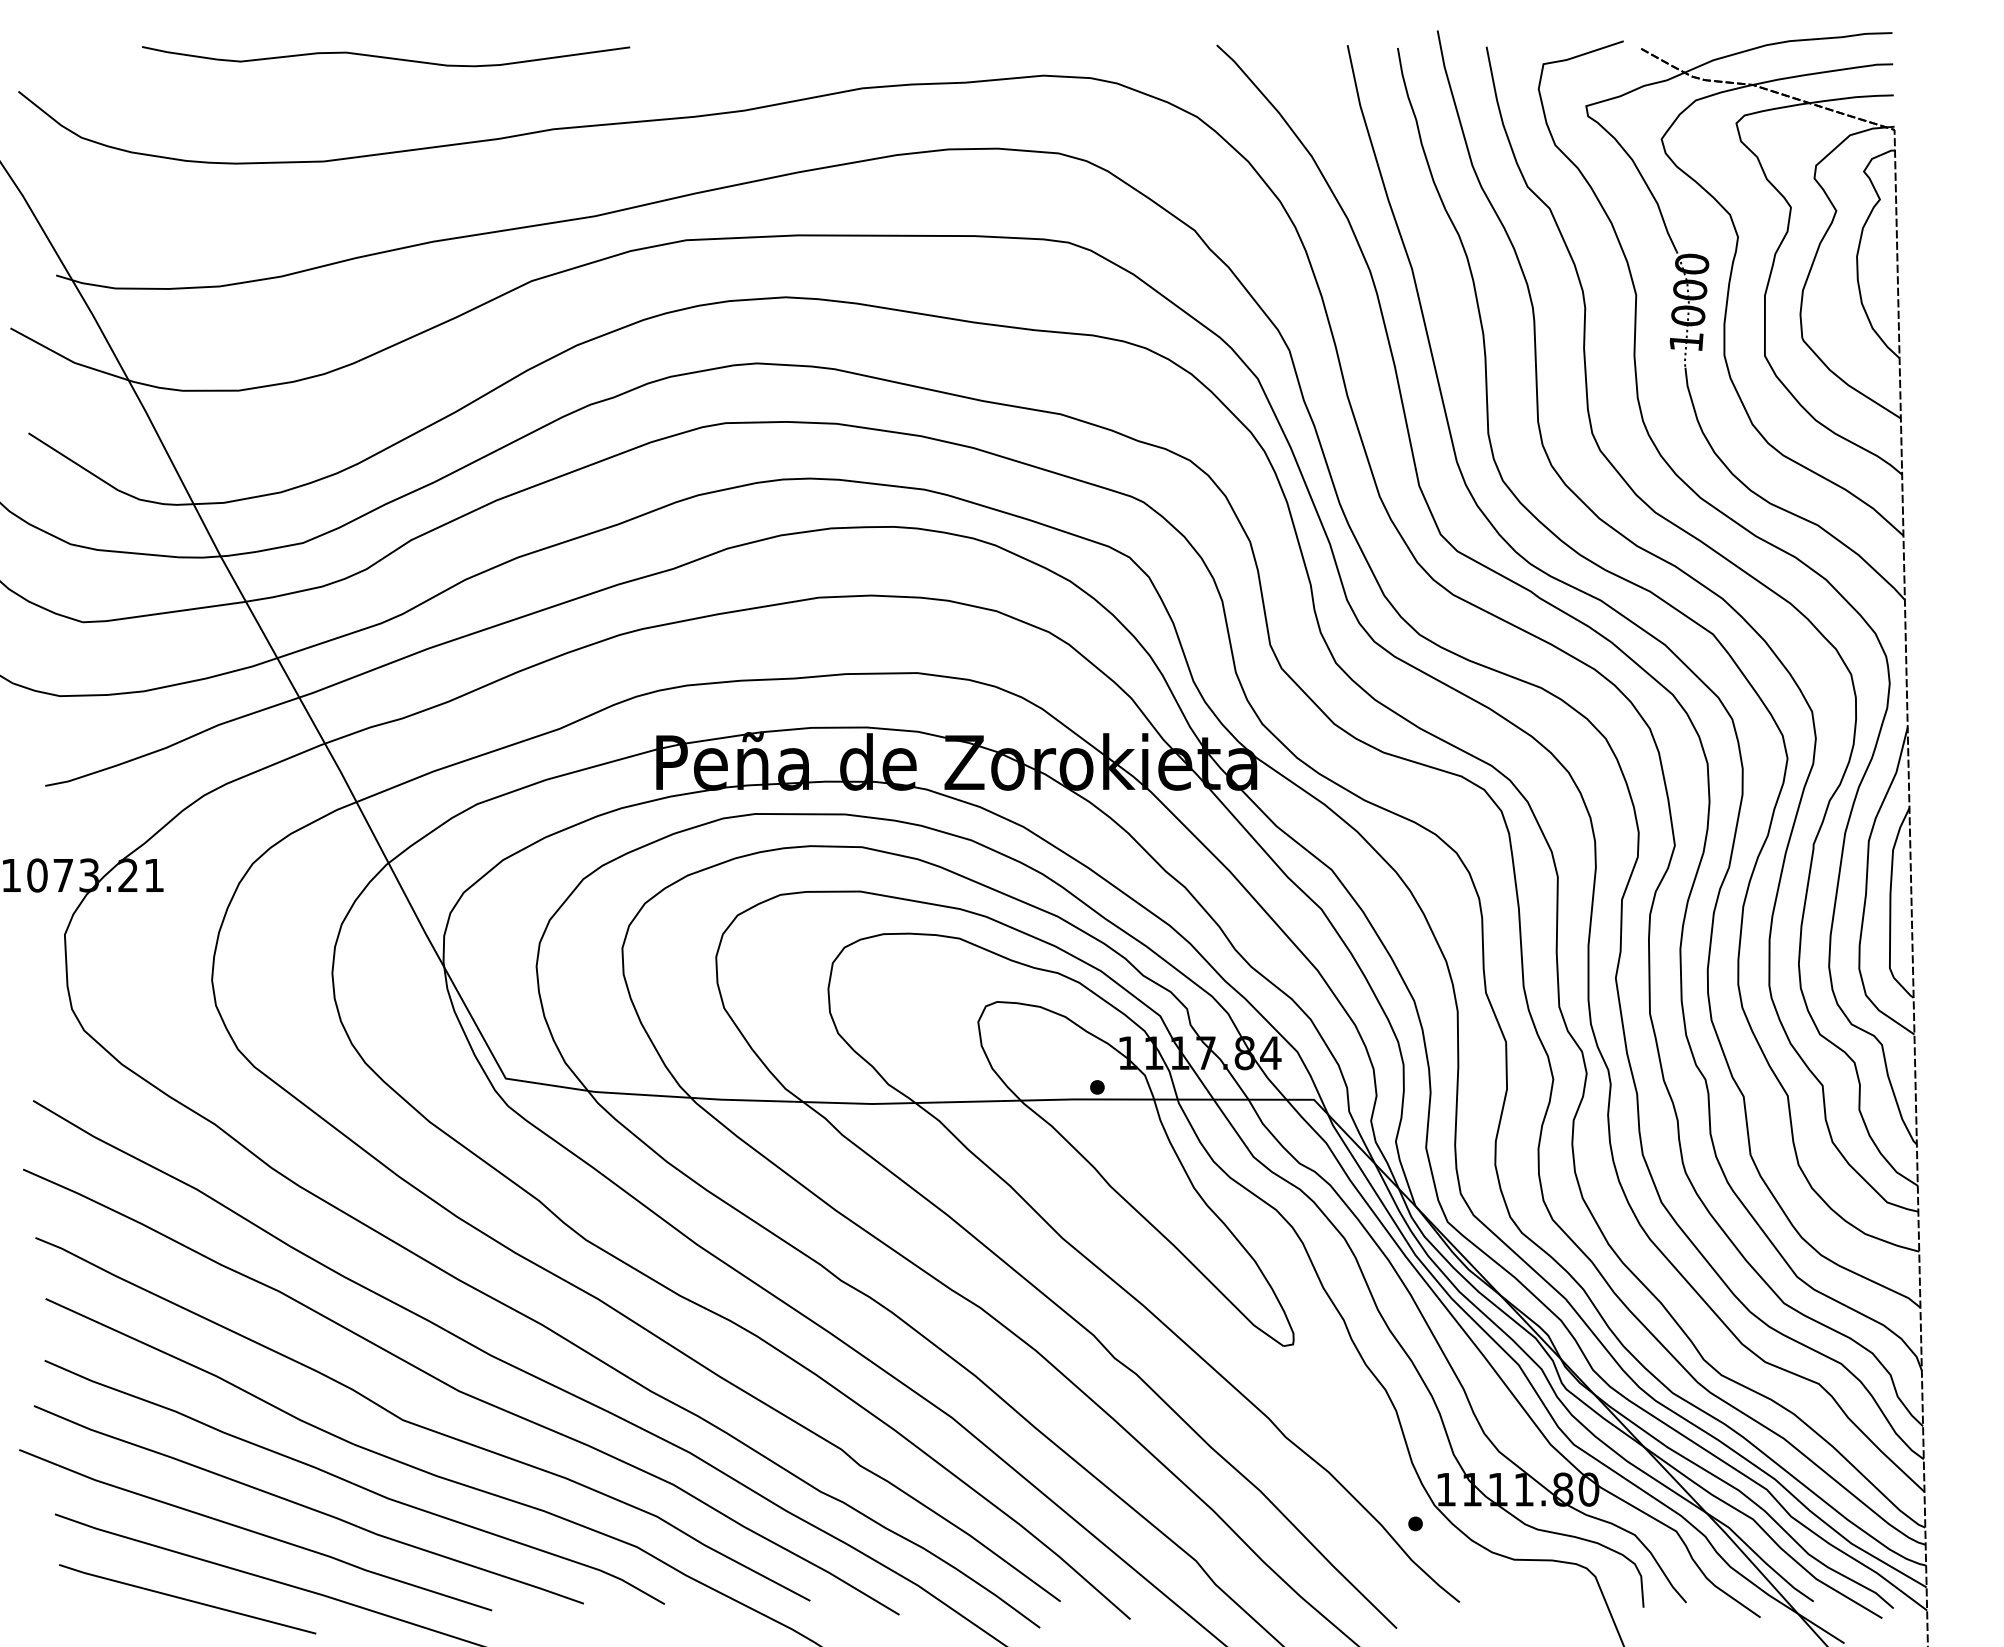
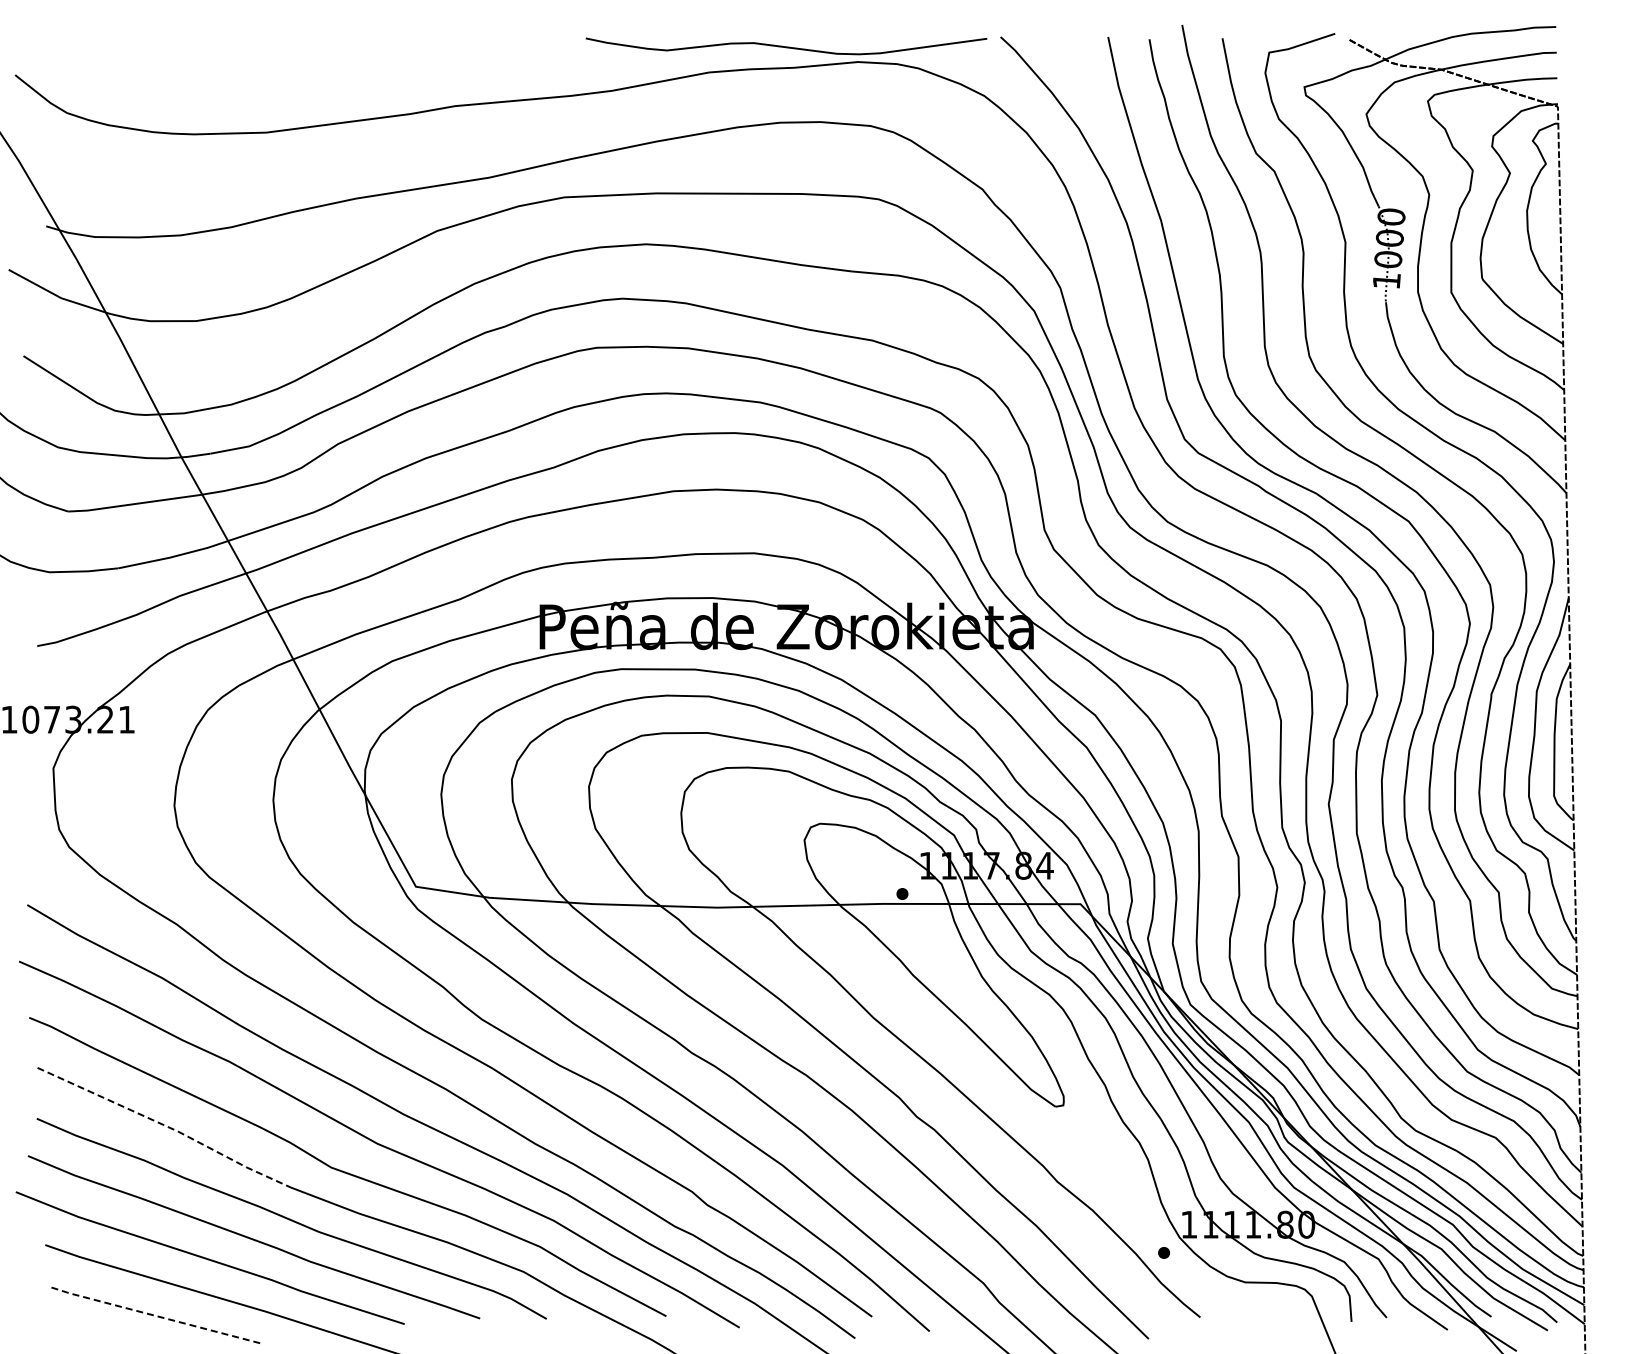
curve: (386, 56) -> (786, 46), moved
line: (202, 1370) -> (166, 1126), solid -> dashed
line: (185, 1599) -> (152, 1315), solid -> dashed

